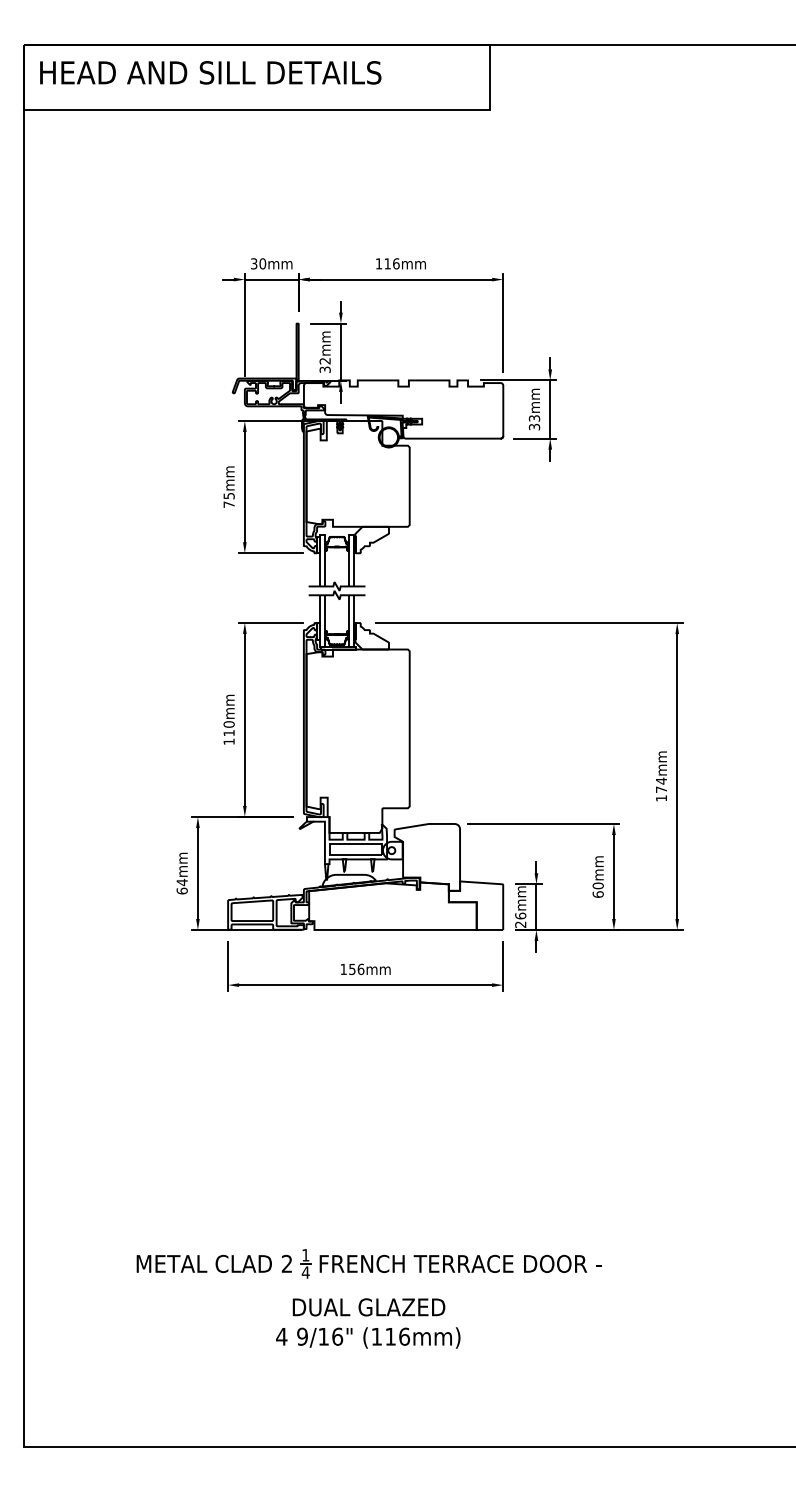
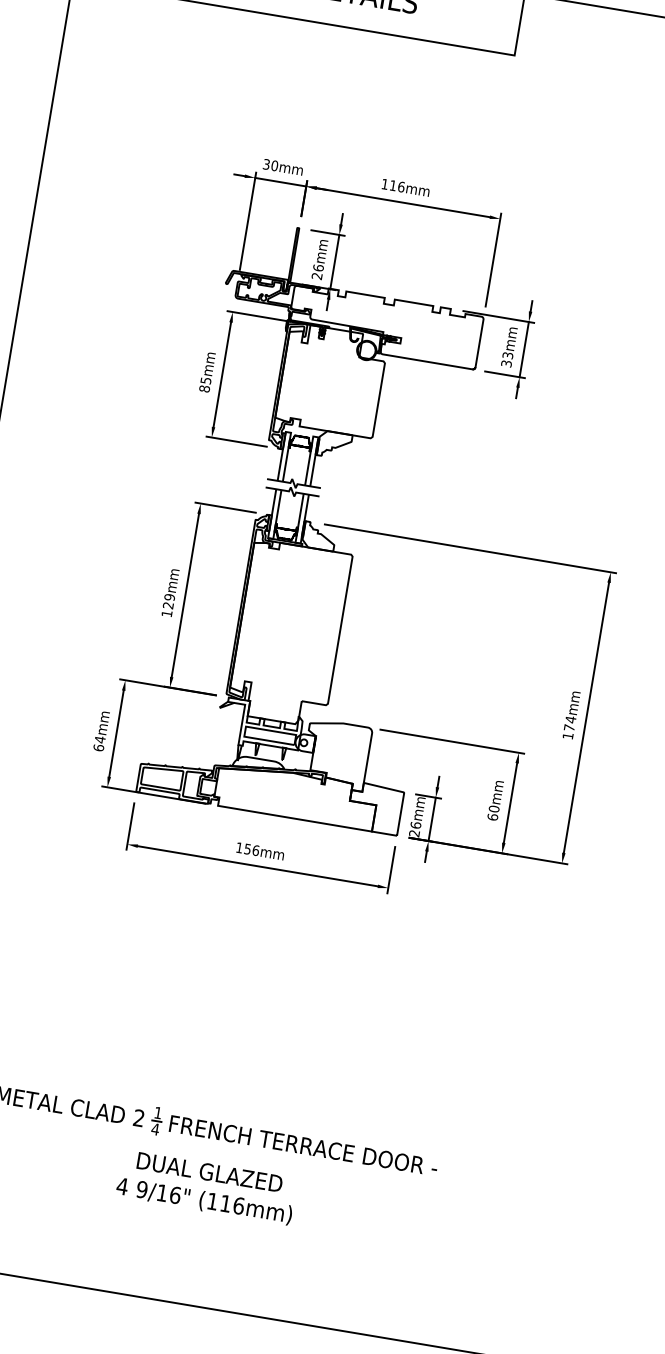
text: (324, 364) -> (317, 271), 32mm -> 26mm
text: (228, 504) -> (204, 388), 75mm -> 85mm
text: (228, 728) -> (168, 601), 110mm -> 129mm

